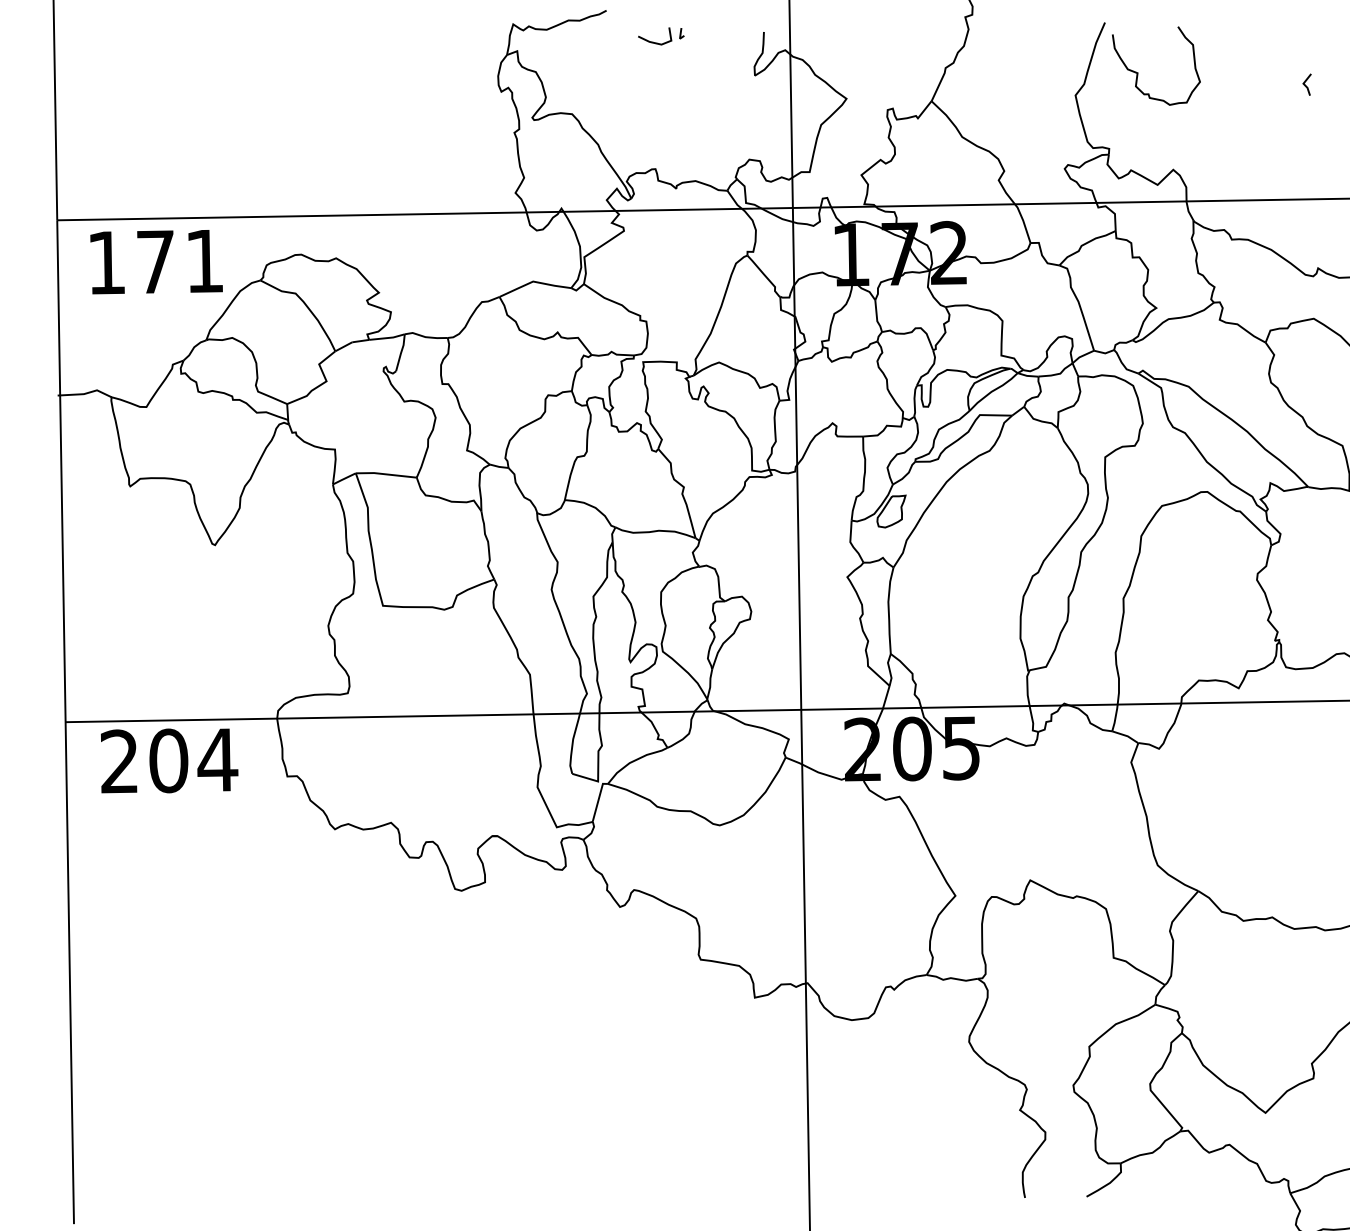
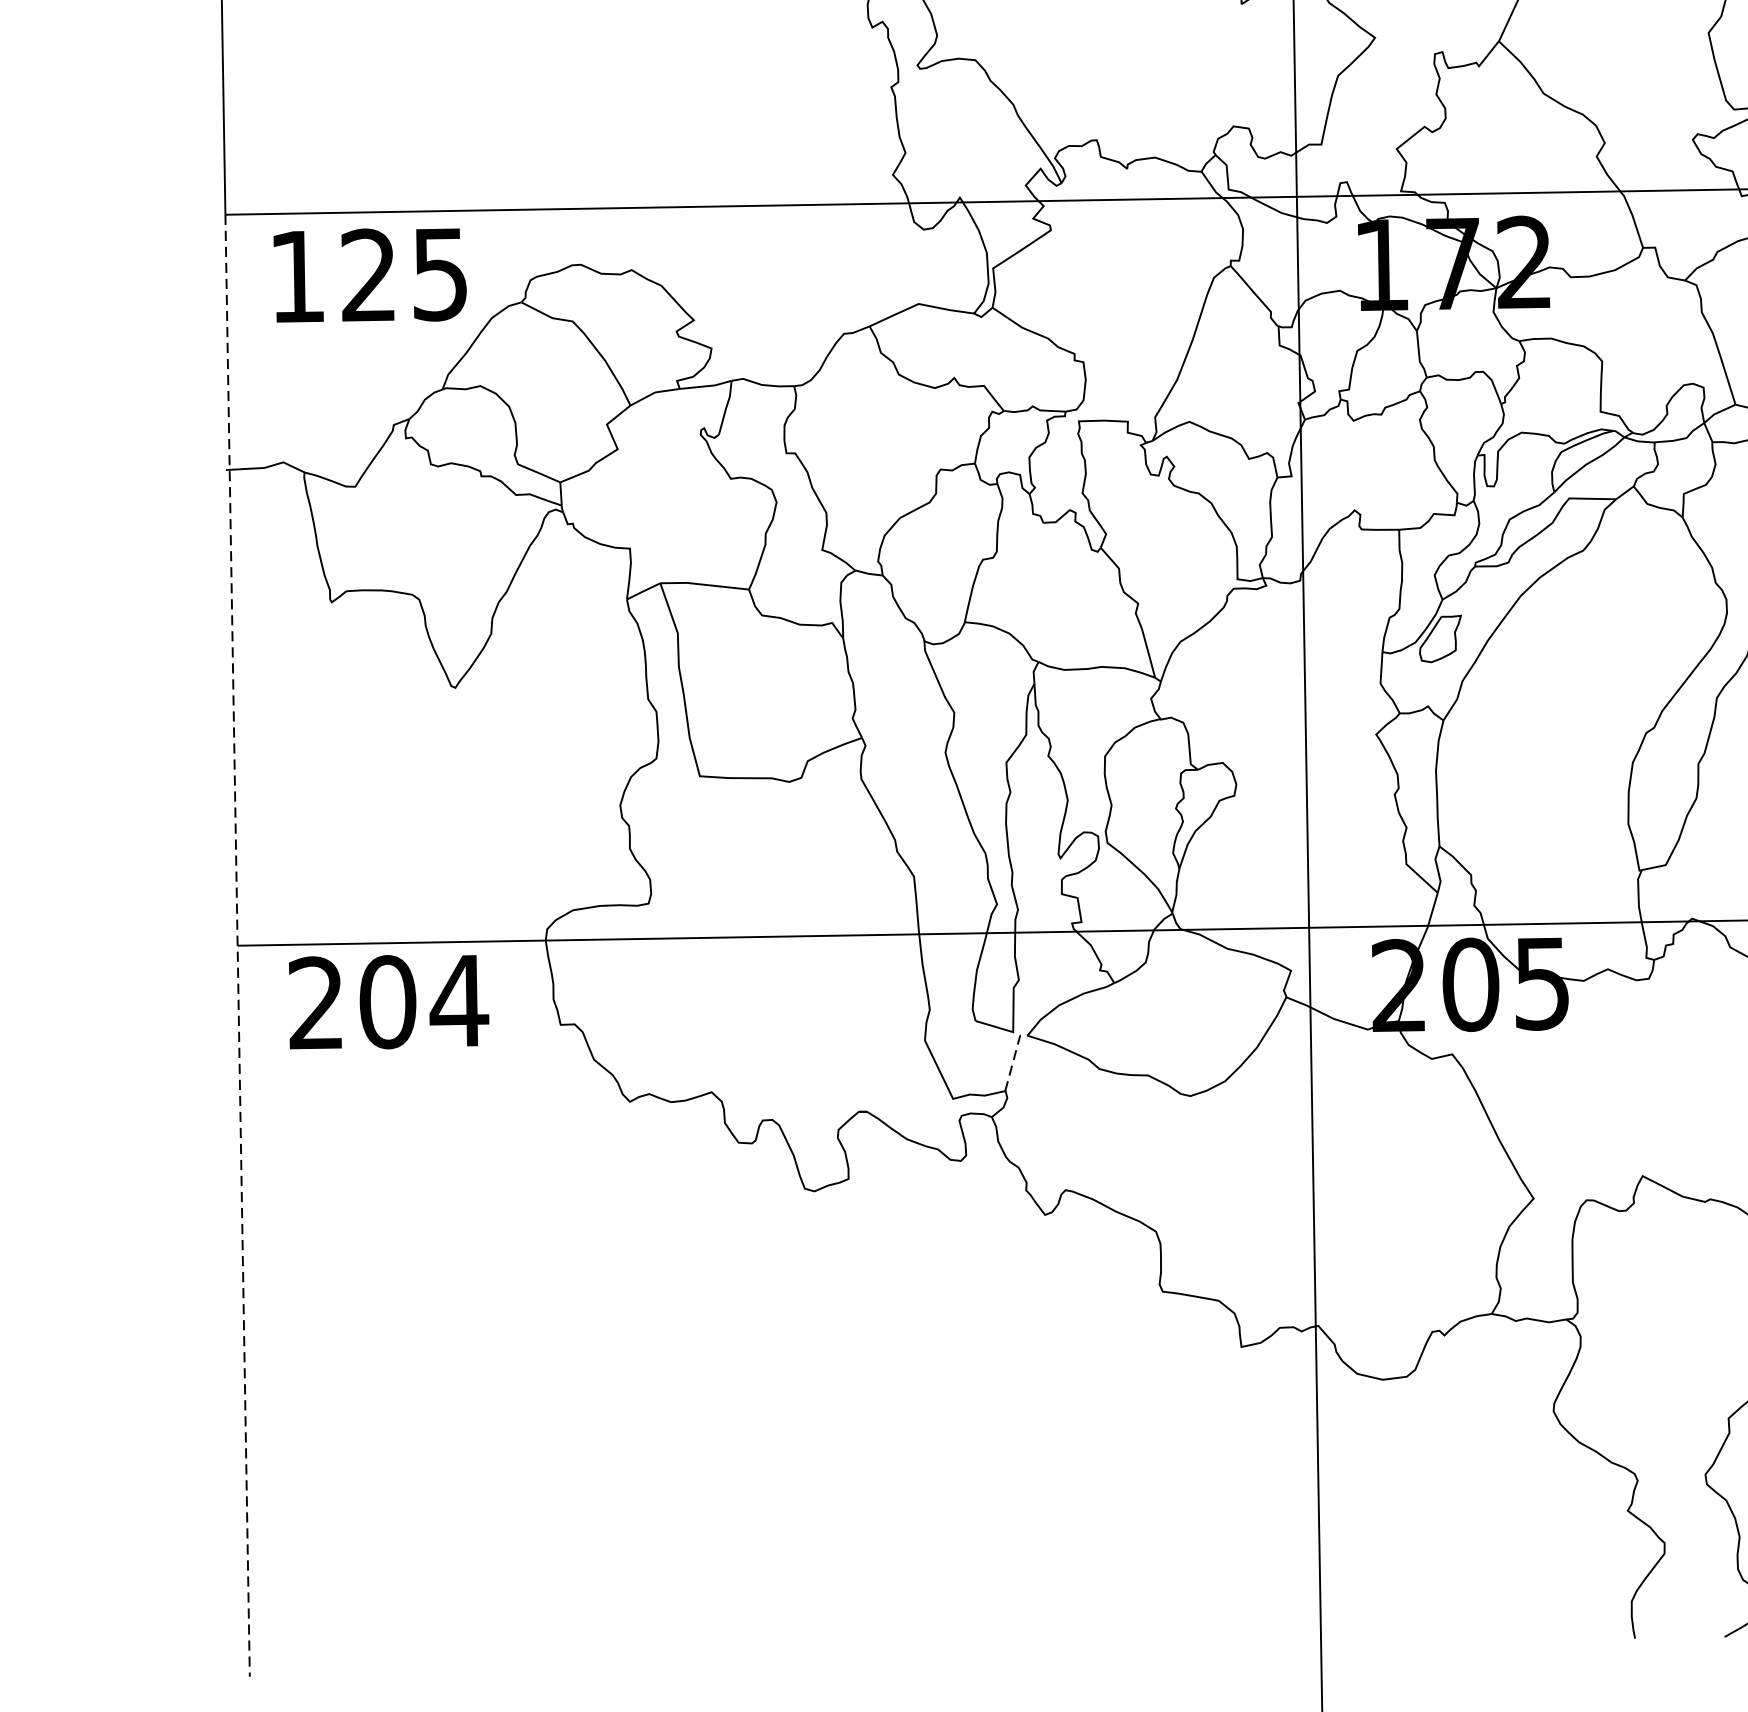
text: (179, 261) -> (403, 274), 171 -> 125
line: (65, 722) -> (237, 946), solid -> dashed
line: (598, 799) -> (1013, 1058), solid -> dashed

